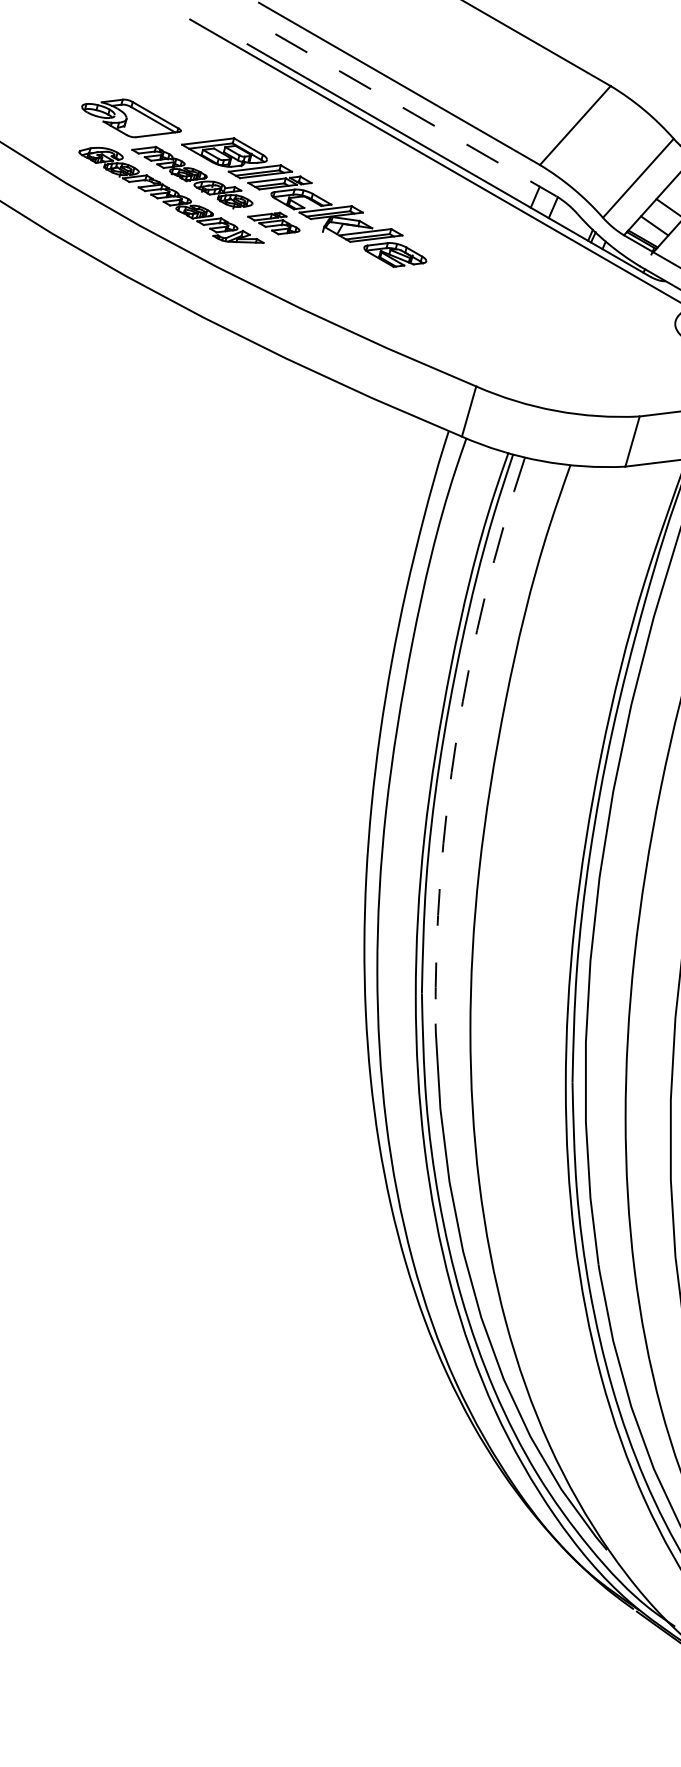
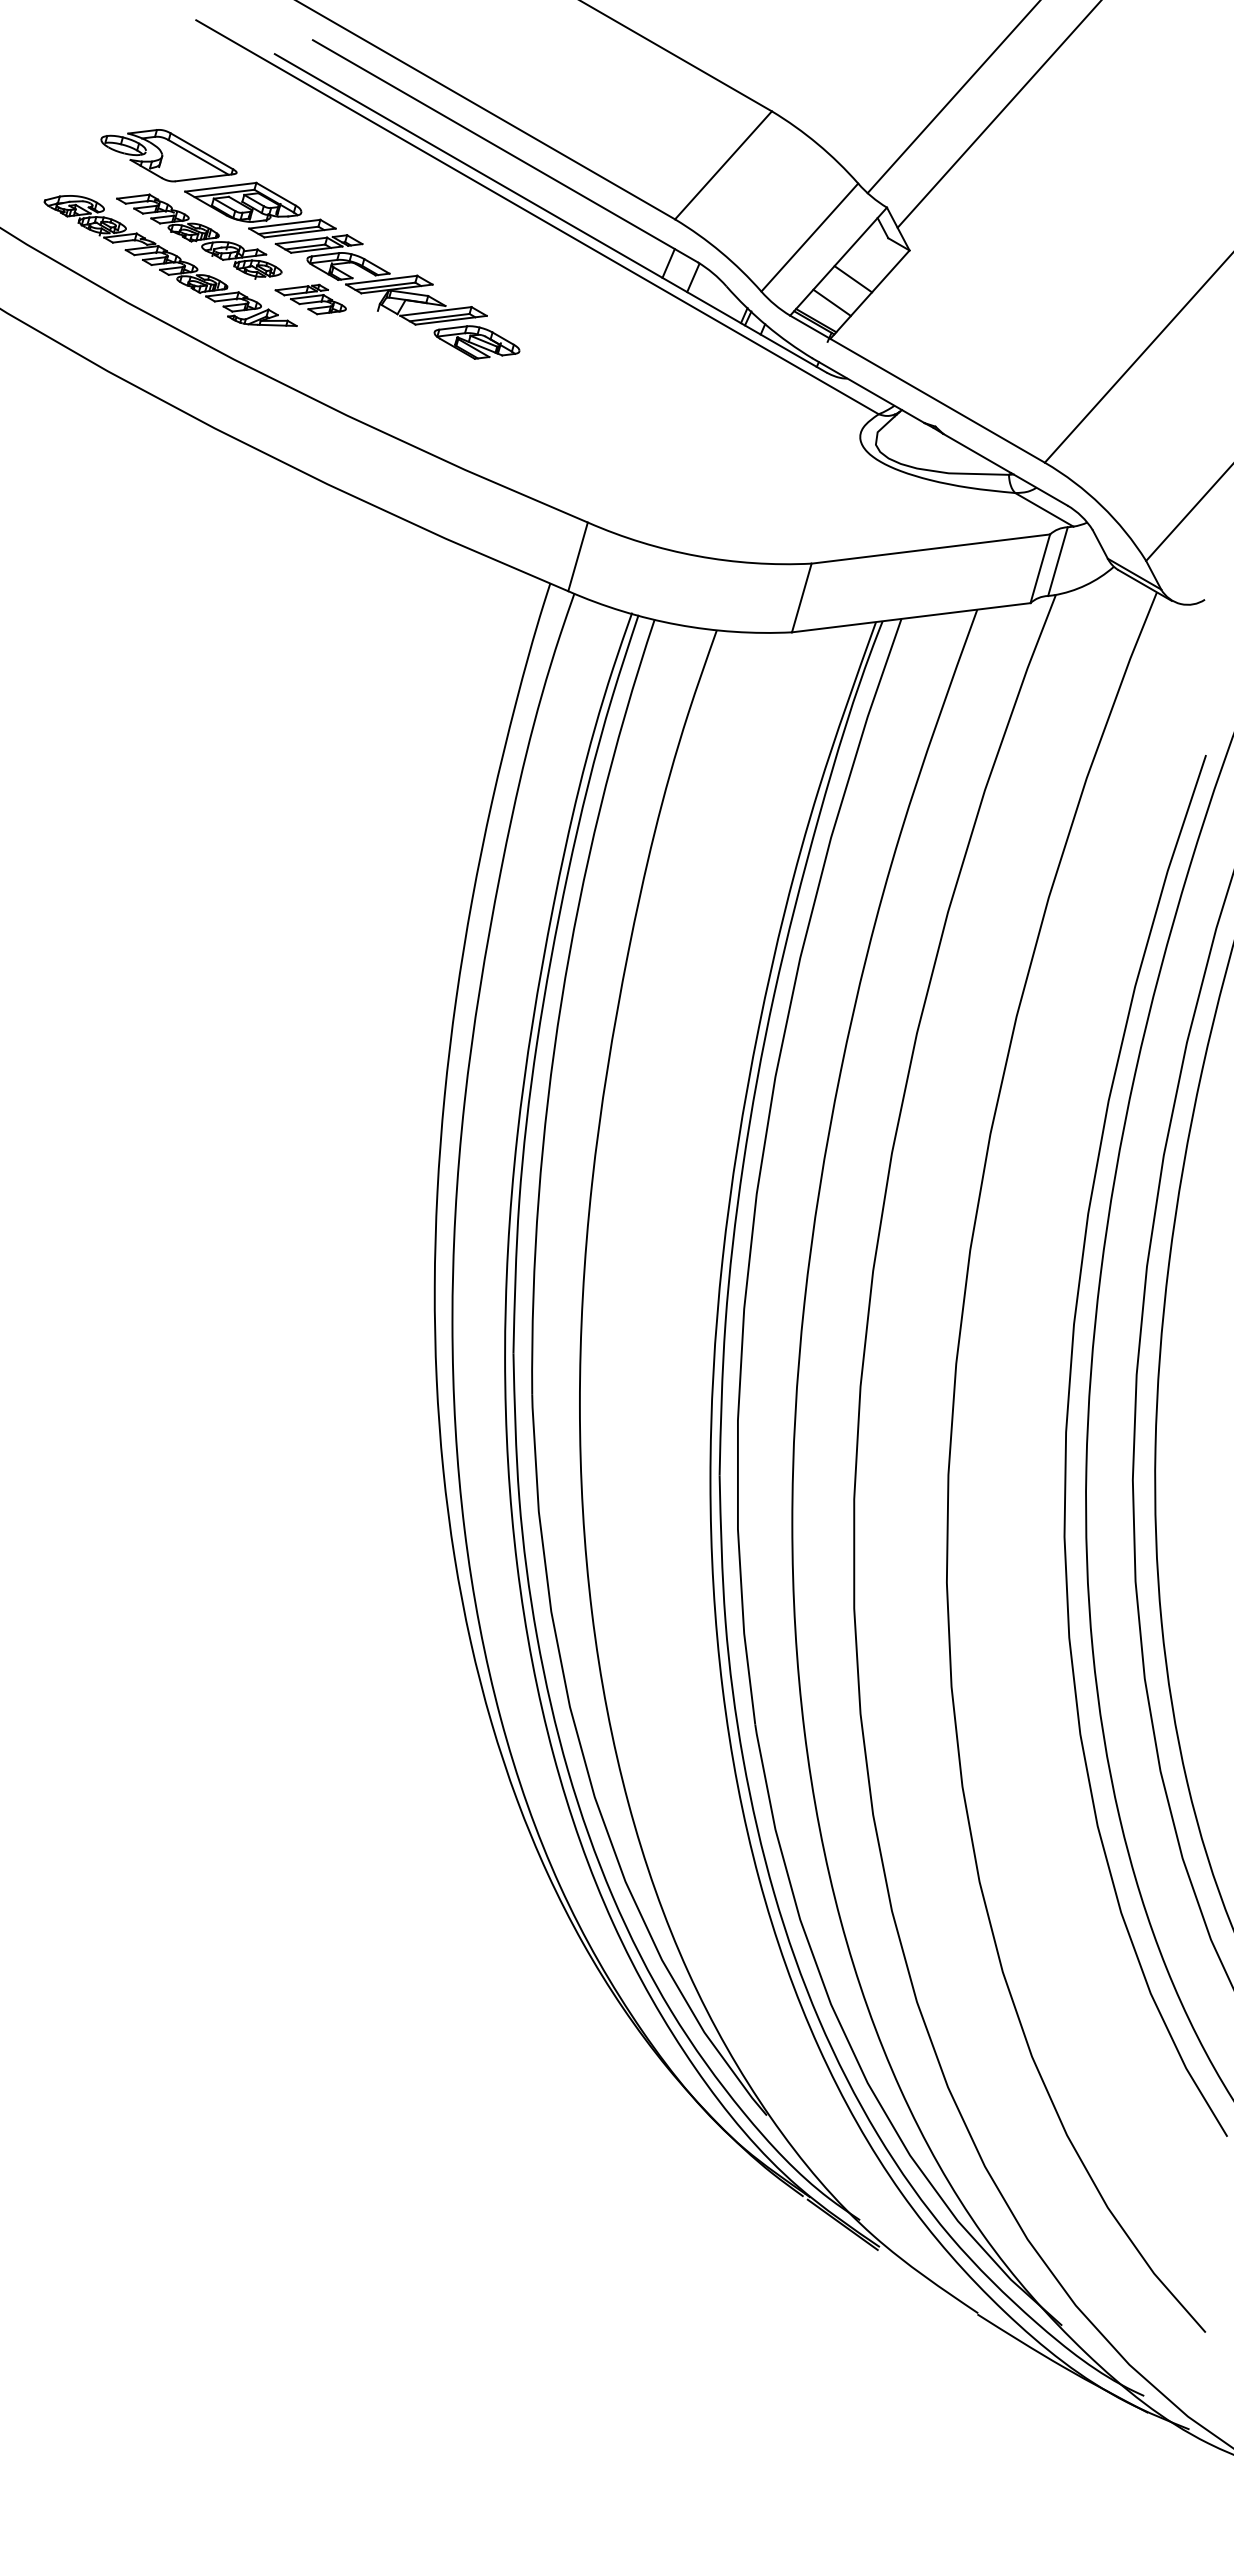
line: (416, 115) -> (505, 151), dashed -> solid
part: (131, 118) -> (168, 155), moved
arc: (457, 736) -> (561, 1001), dashed -> solid

